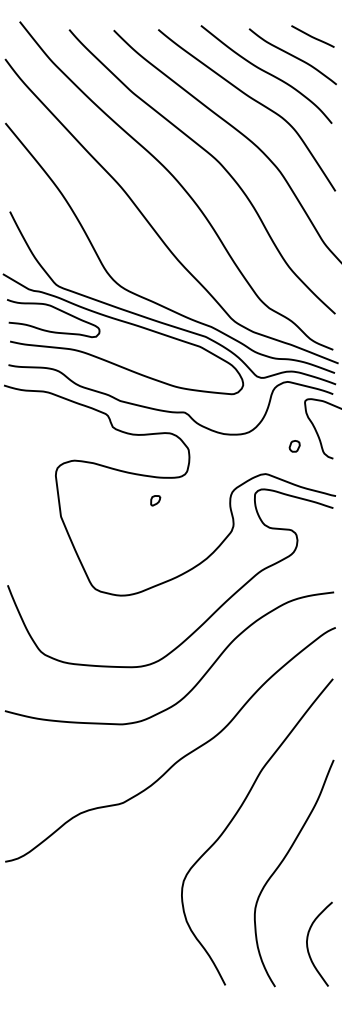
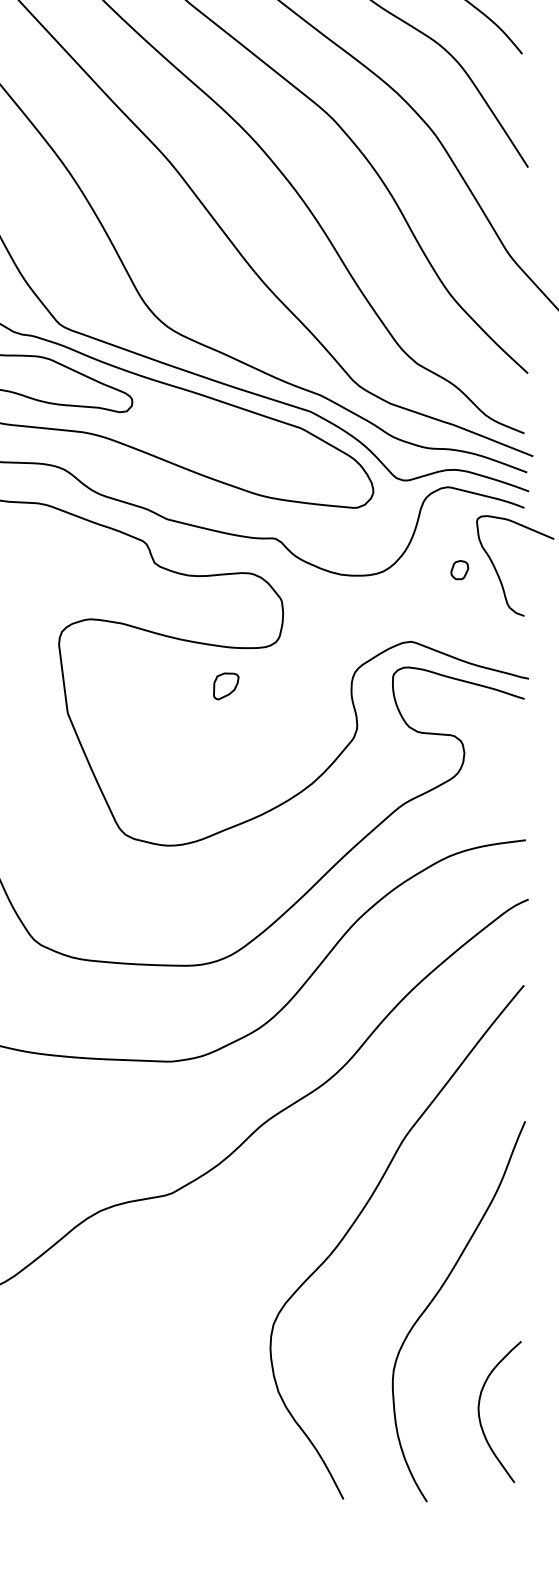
part: (294, 446) -> (459, 570), moved
part: (155, 500) -> (226, 686), size x1.6
curve: (308, 945) -> (481, 1414), moved

